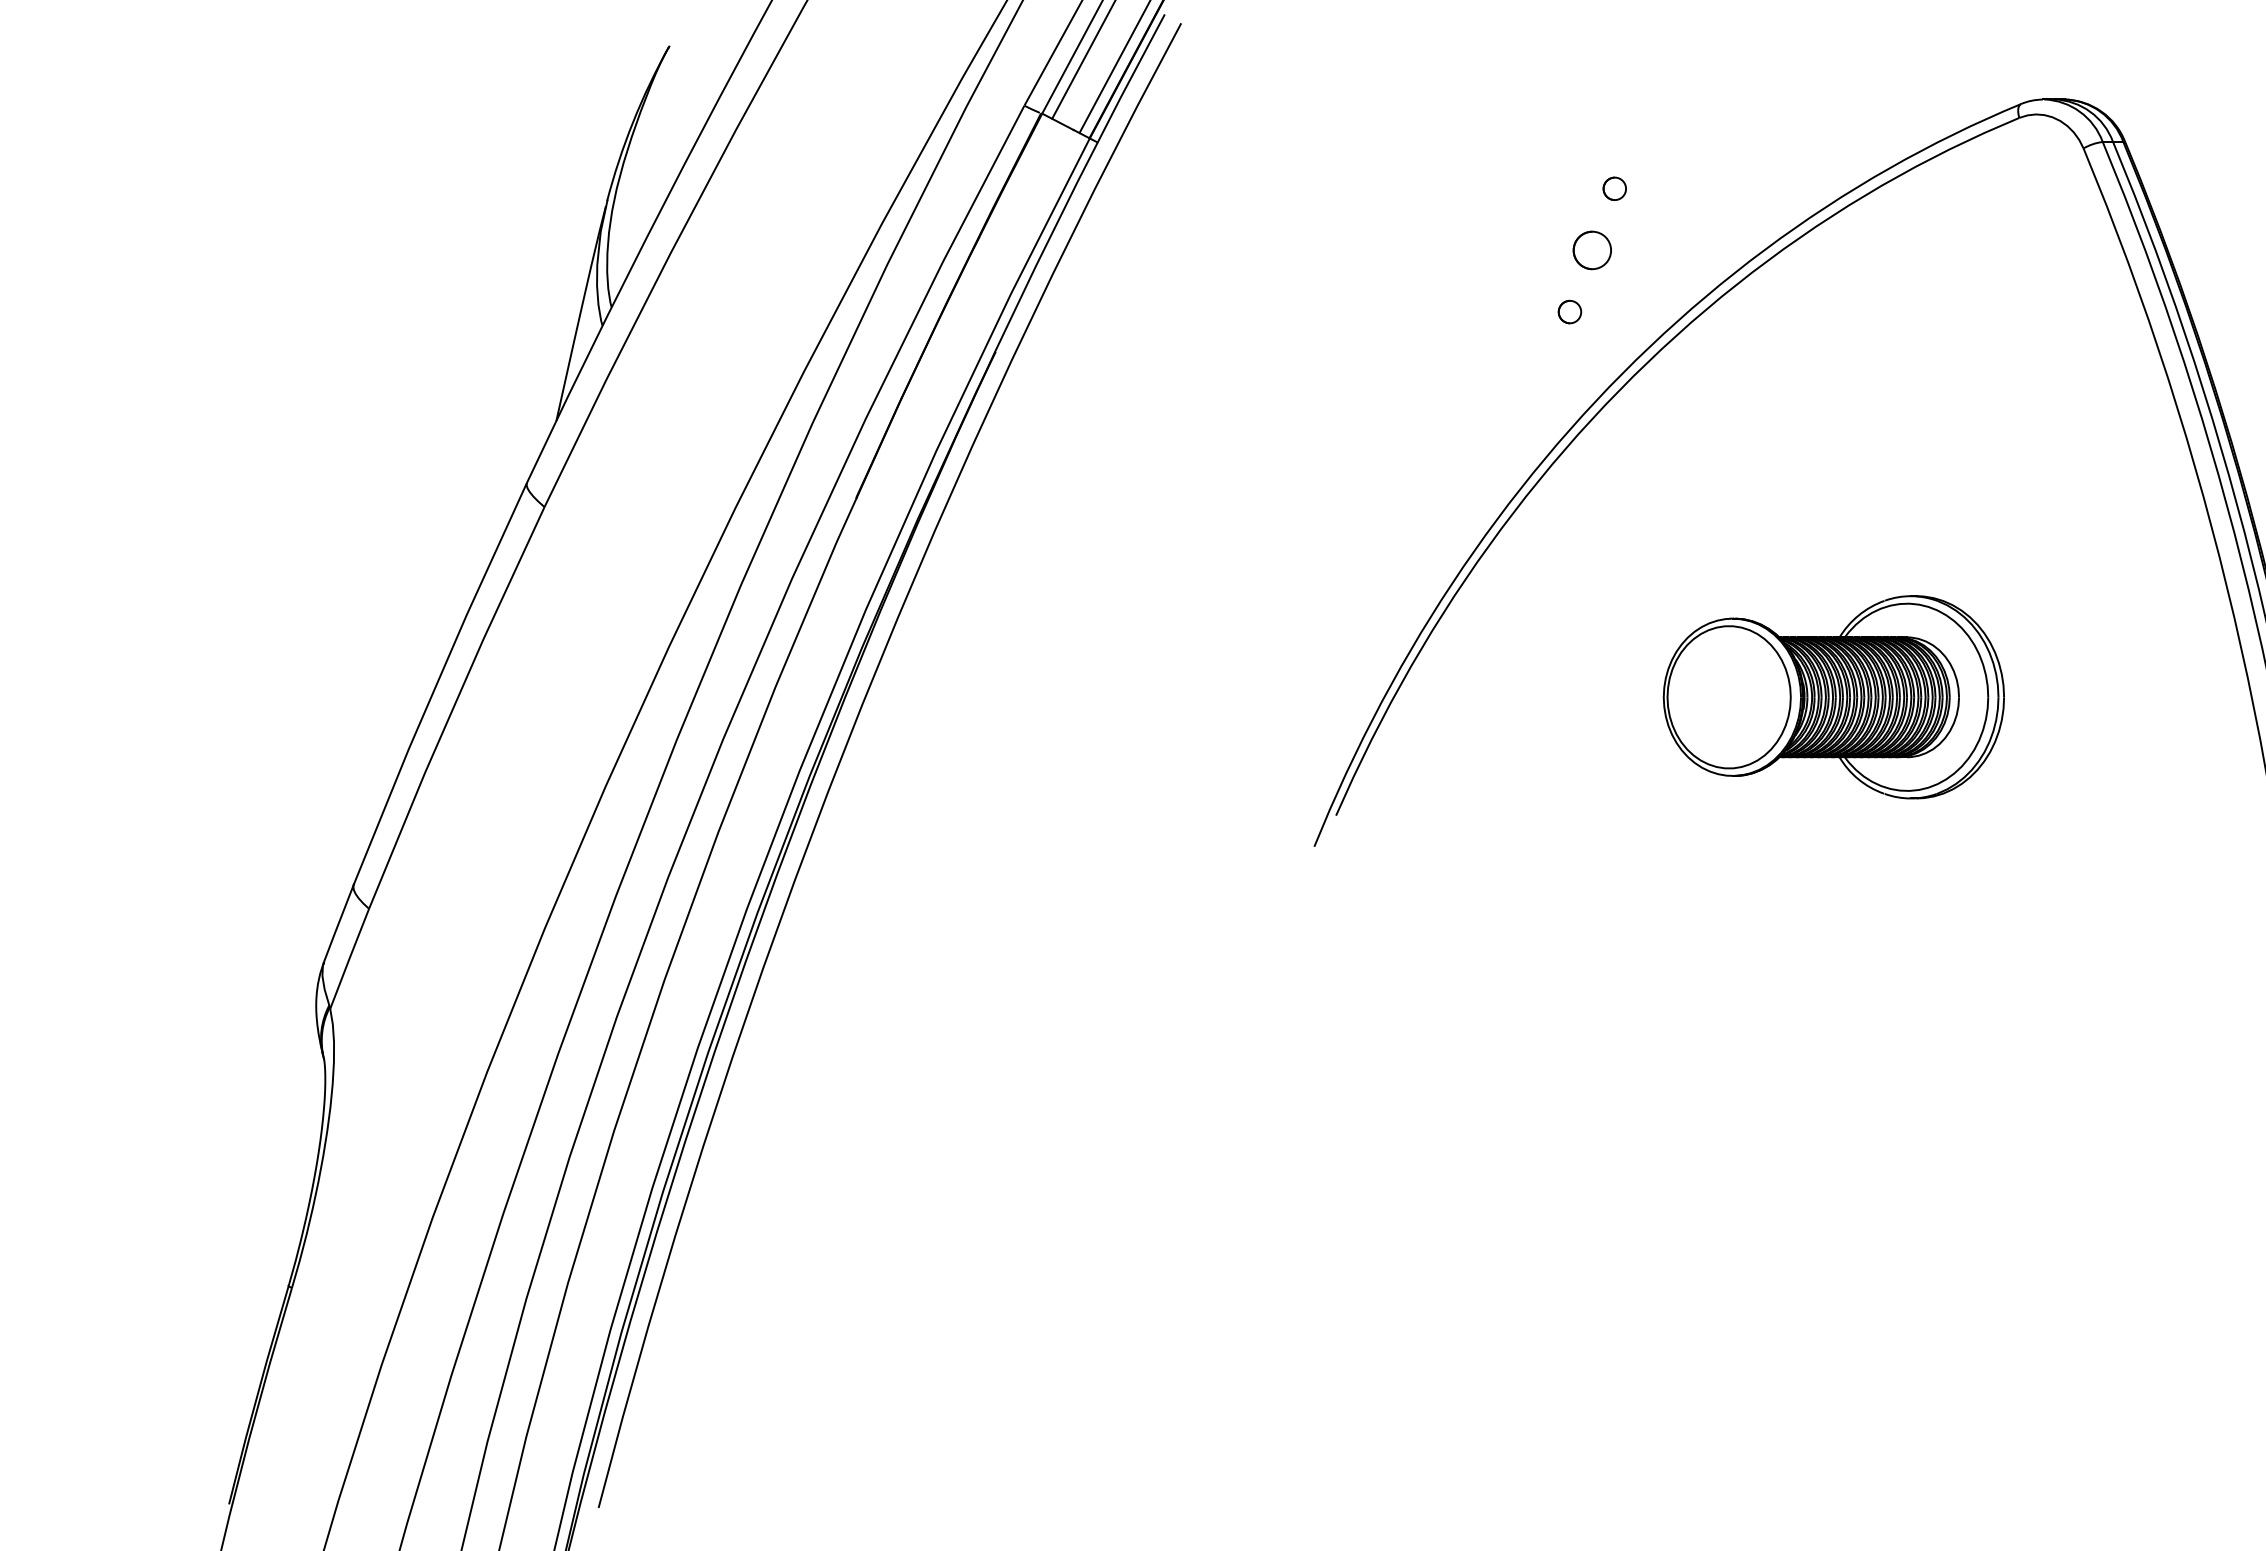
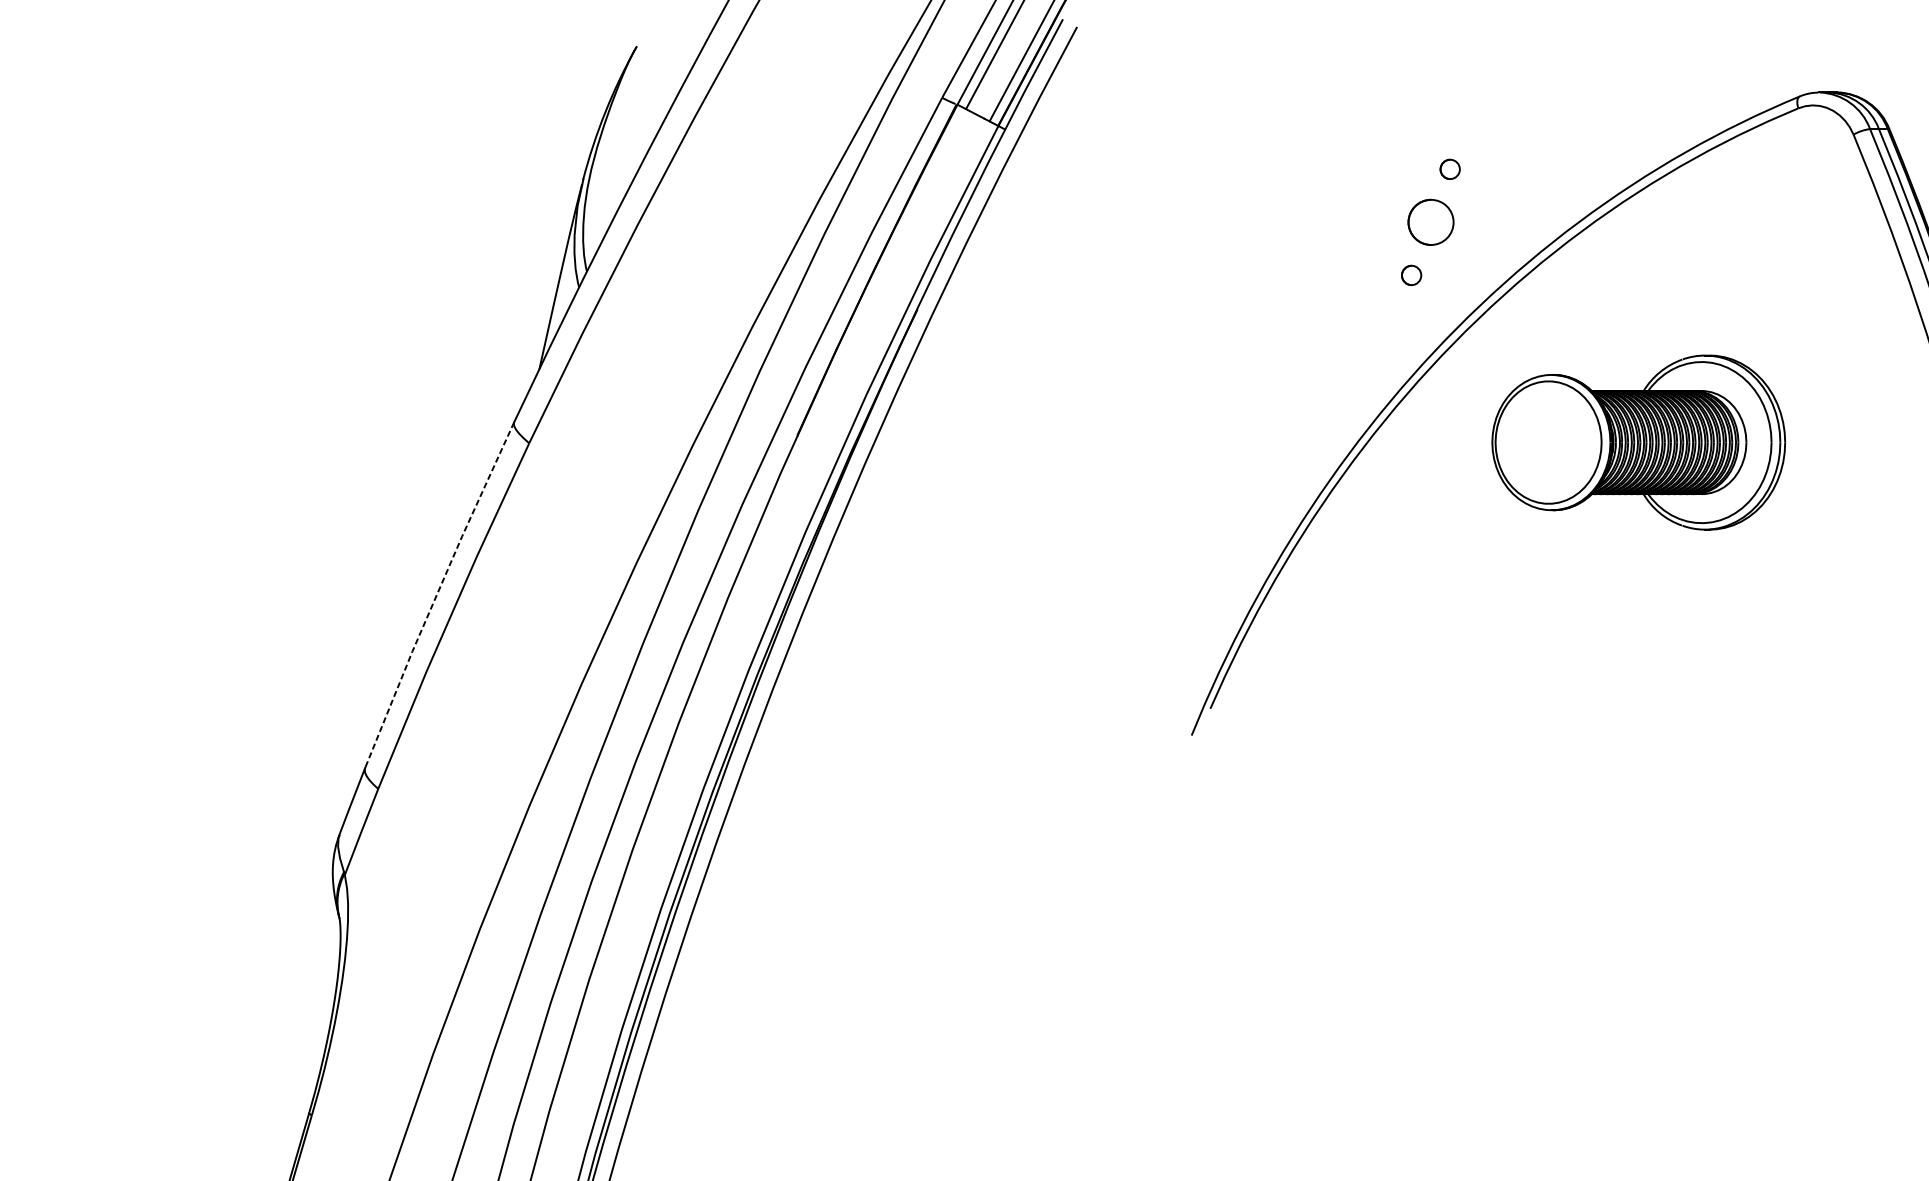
part: (1591, 250) -> (1430, 222), size x1.4
line: (437, 683) -> (437, 595), solid -> dashed
part: (1833, 697) -> (1638, 442), moved

